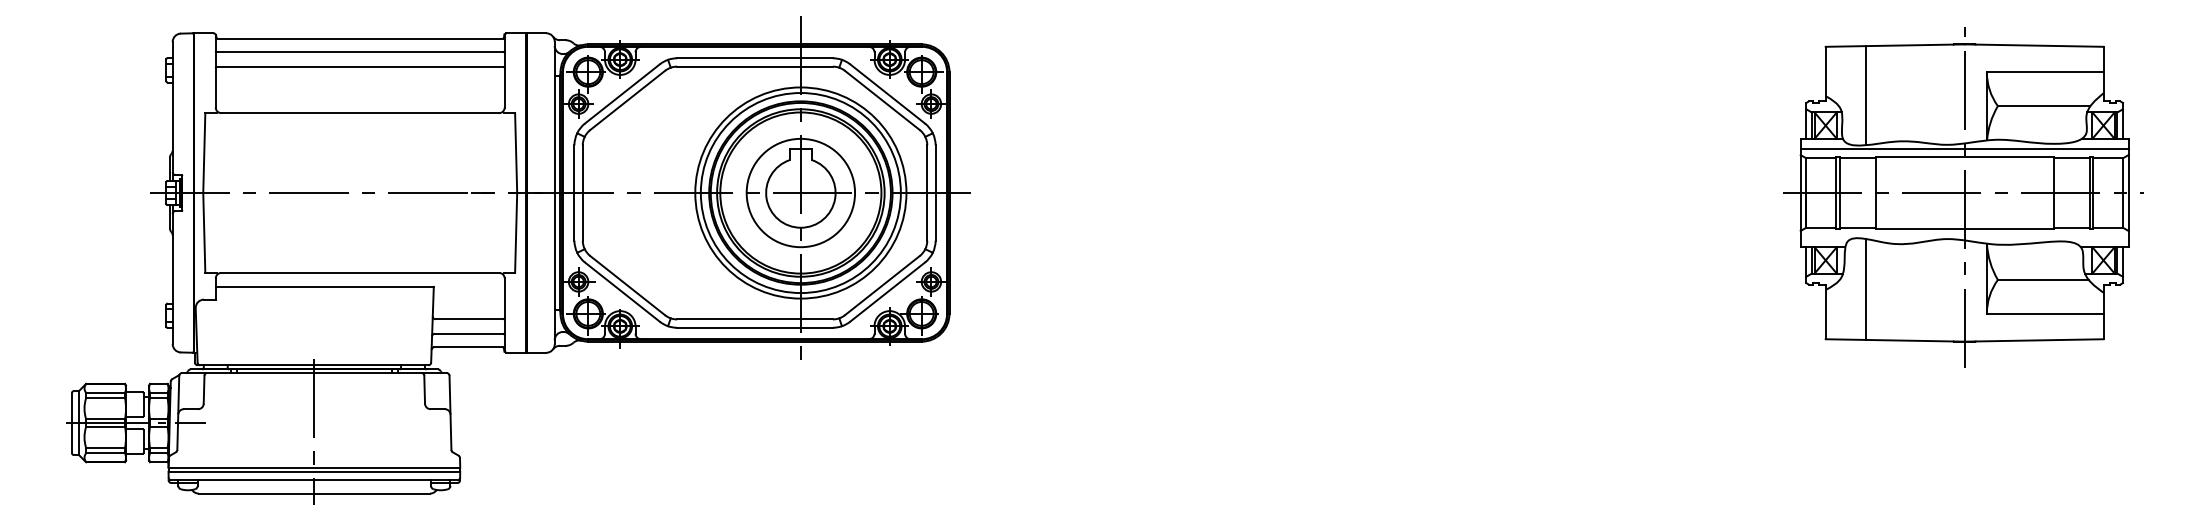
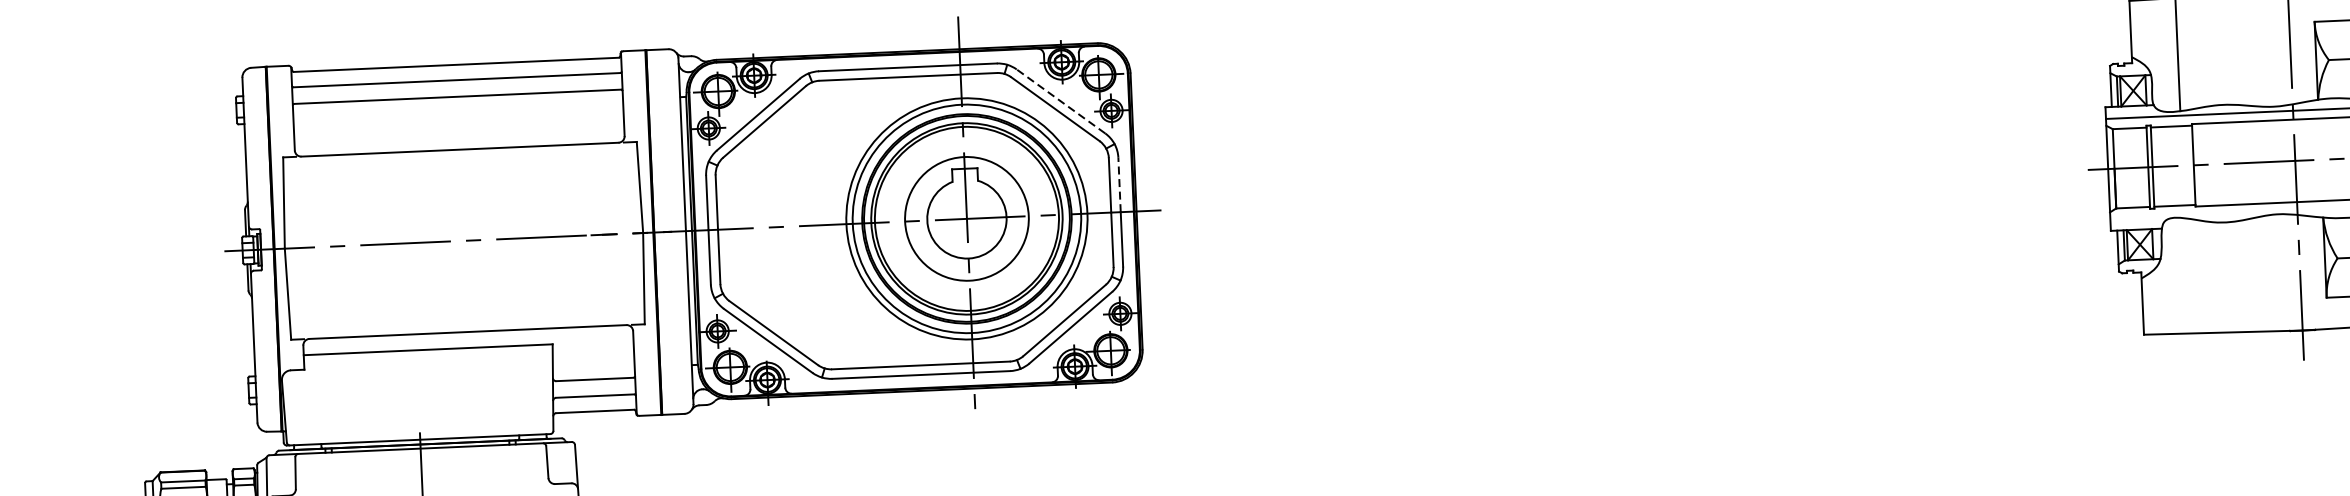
line: (887, 93) -> (1060, 100), solid -> dashed
line: (935, 169) -> (1119, 185), solid -> dashed
line: (1866, 288) -> (2188, 274), removed

